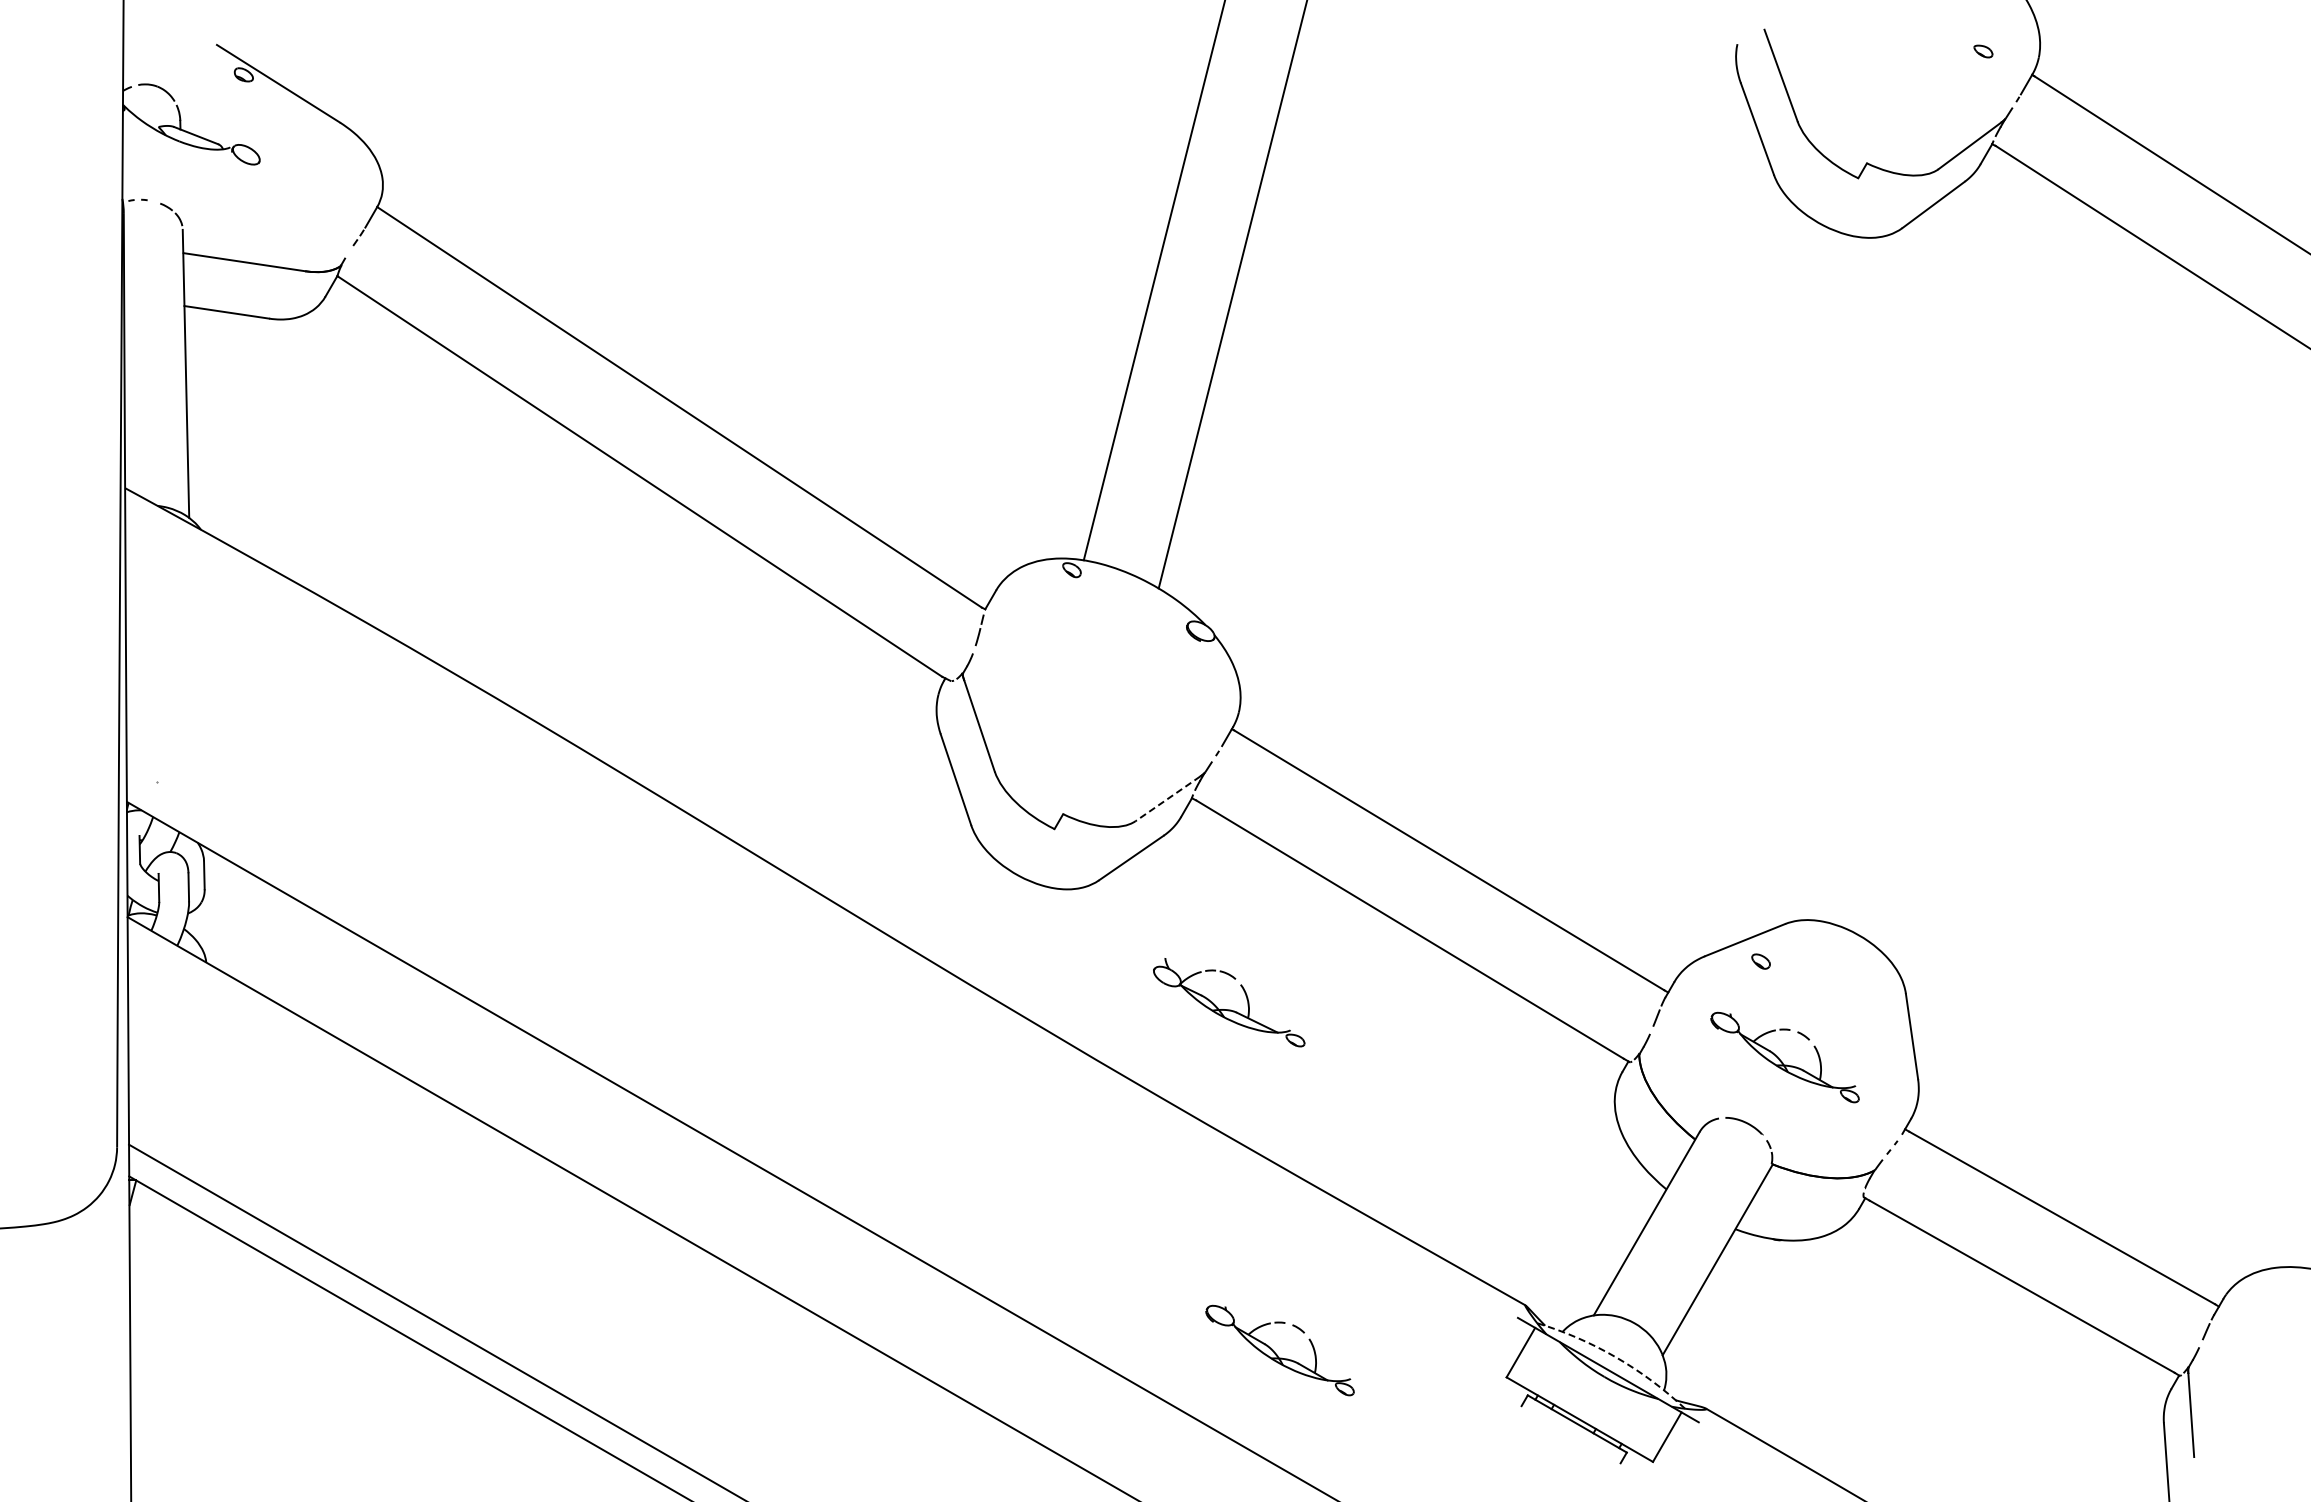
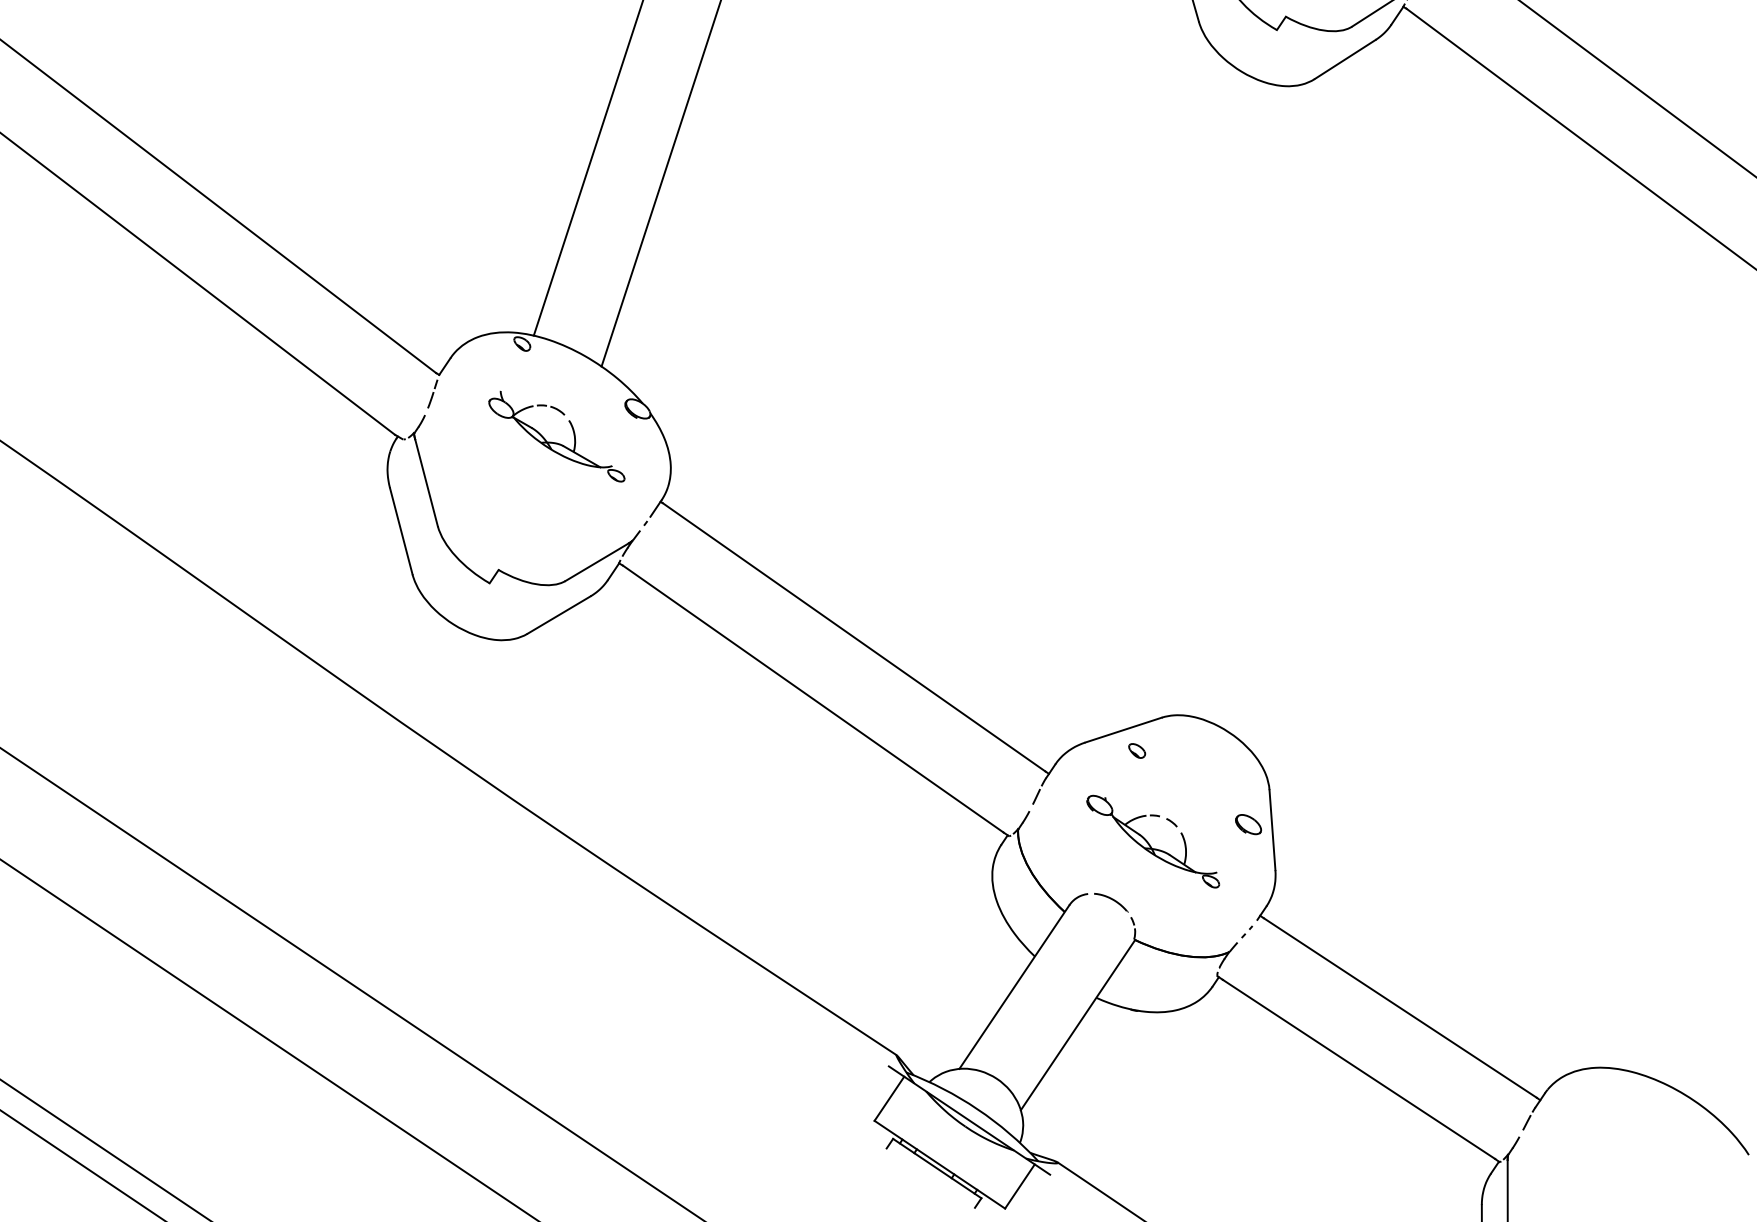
line: (1167, 799) -> (596, 562), dashed -> solid
part: (1229, 1009) -> (557, 442), moved
part: (1885, 1032) -> (1248, 824), added
part: (1279, 1350) -> (665, 1081), removed
arc: (1616, 1357) -> (977, 1109), dashed -> solid

